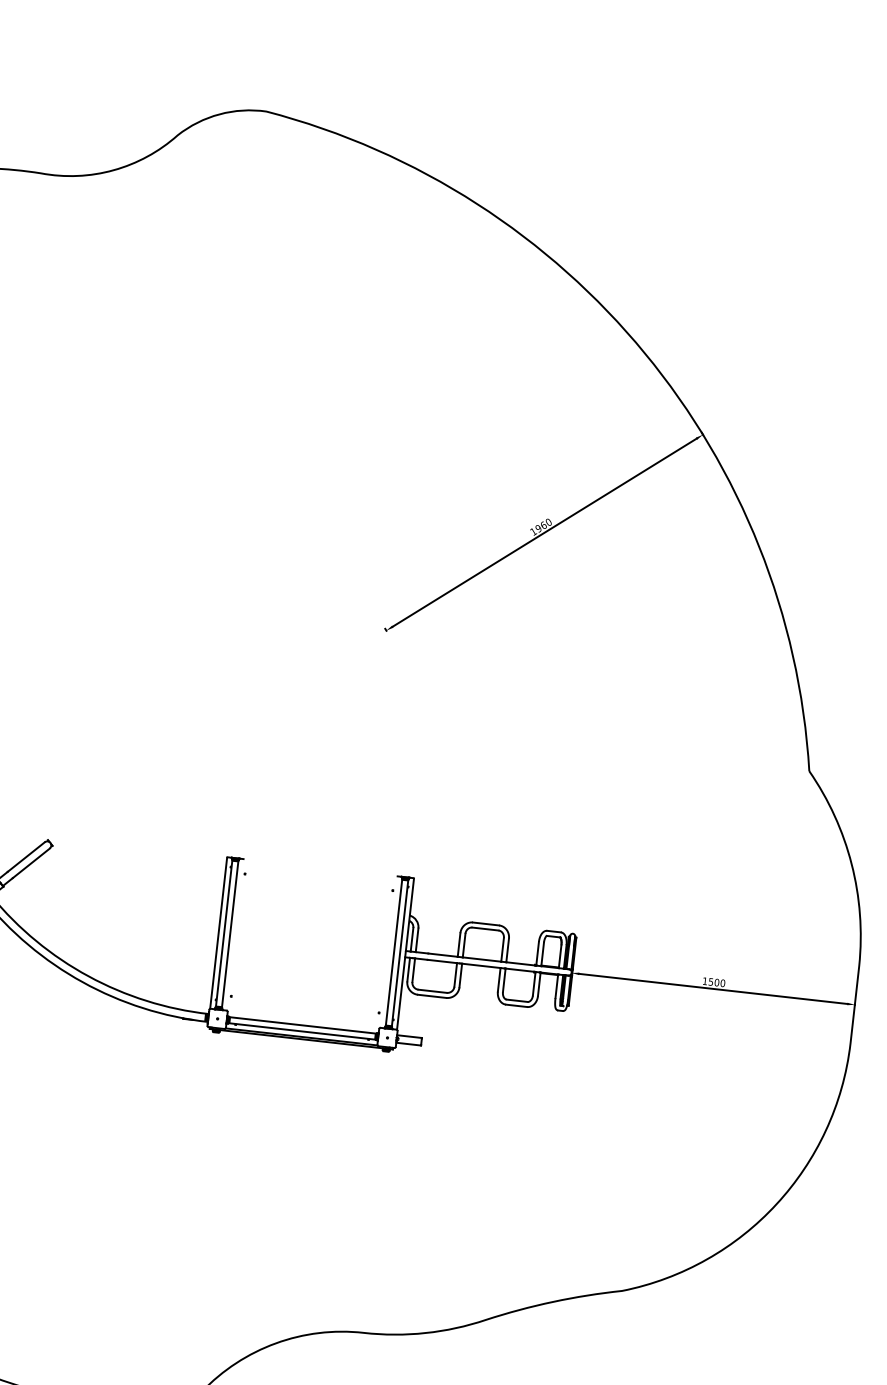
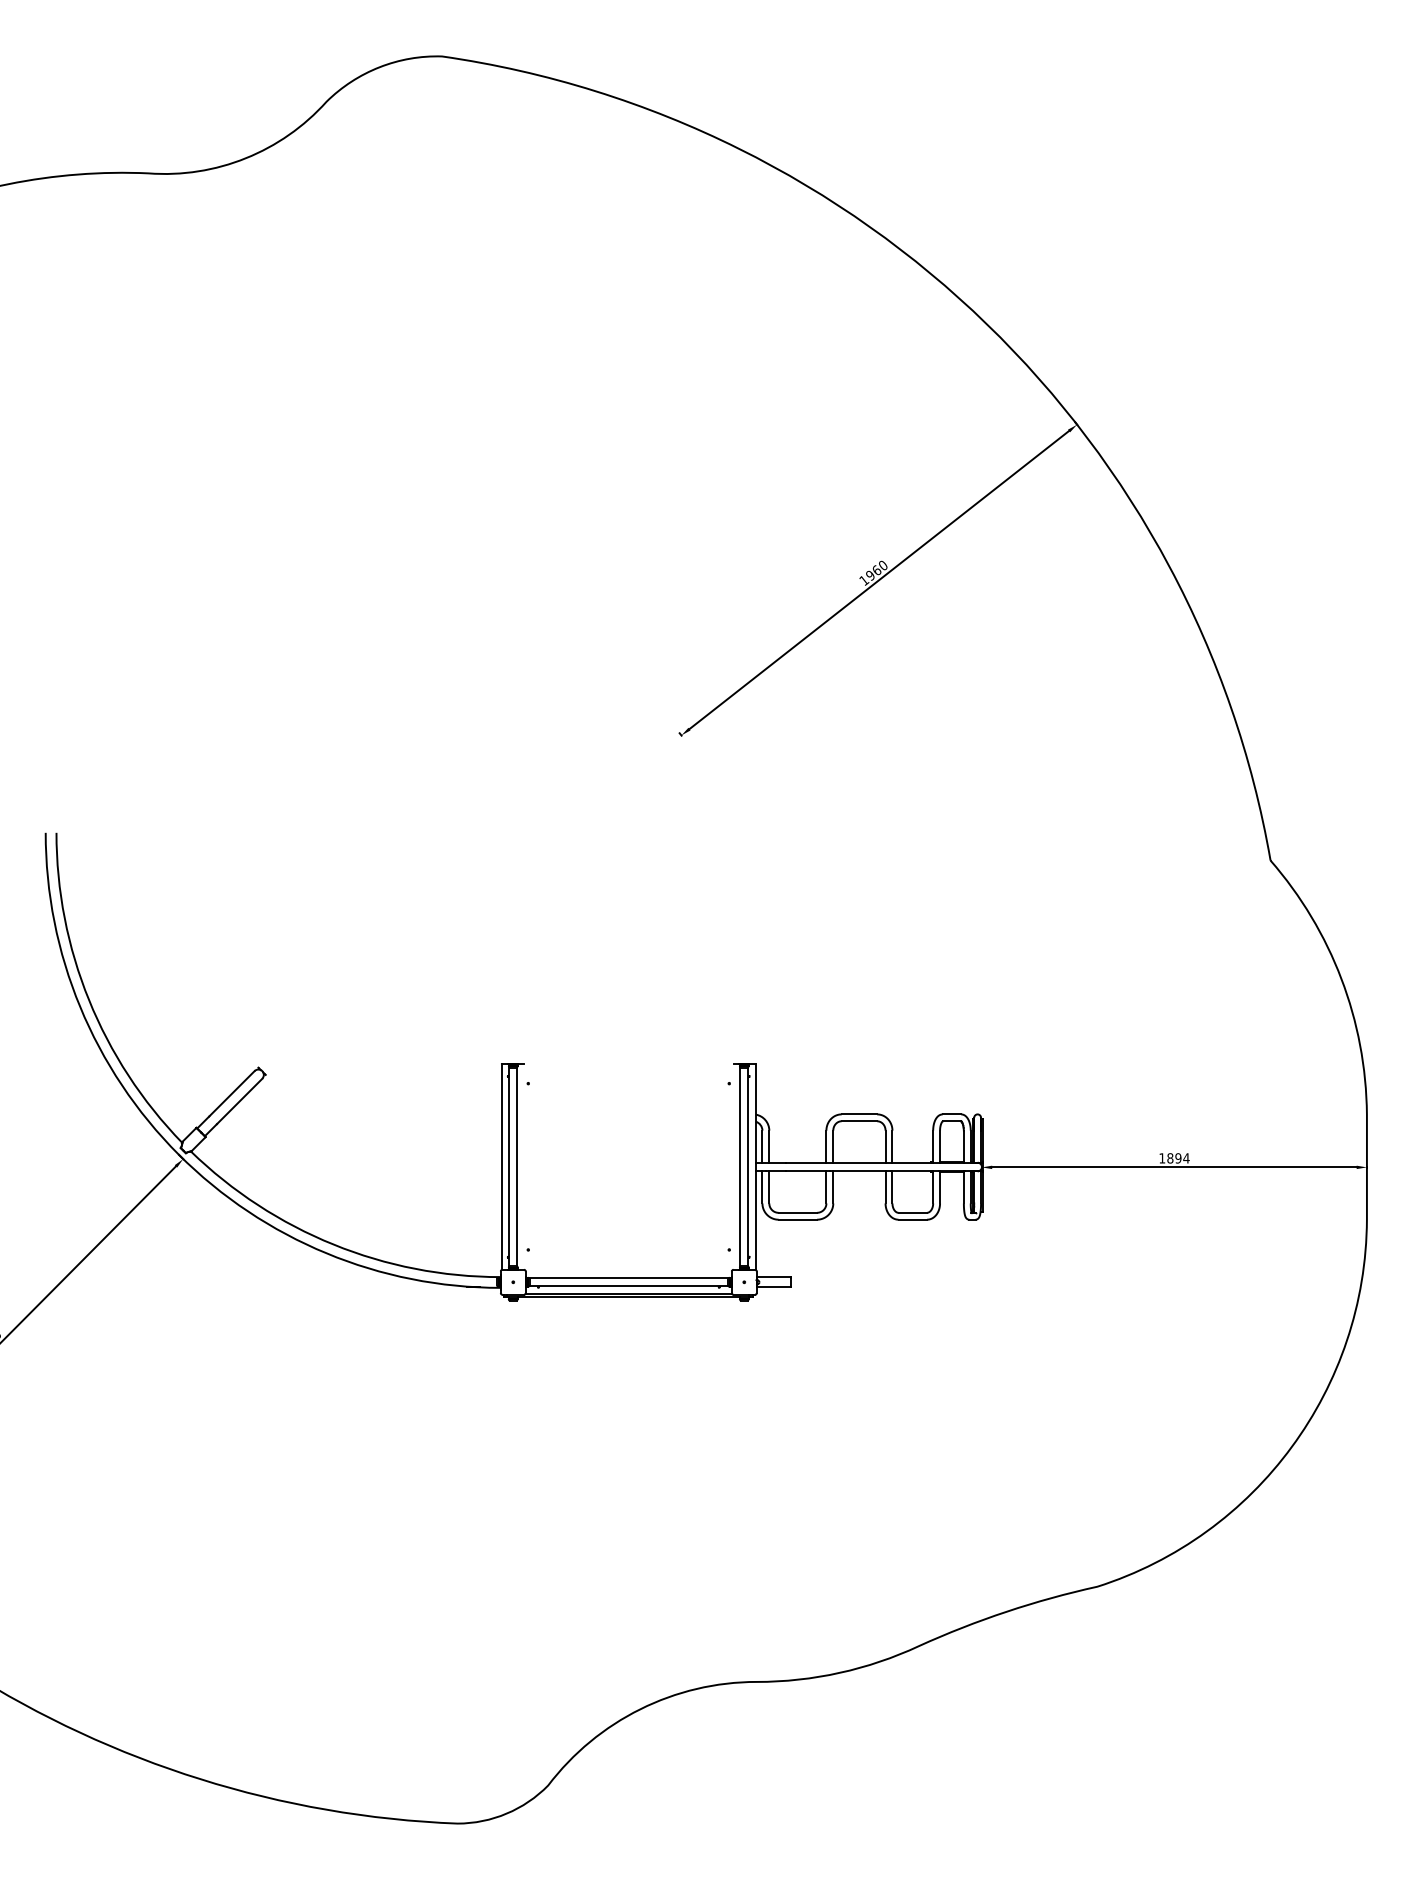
text: (717, 982) -> (1178, 1158), 1500 -> 1894

